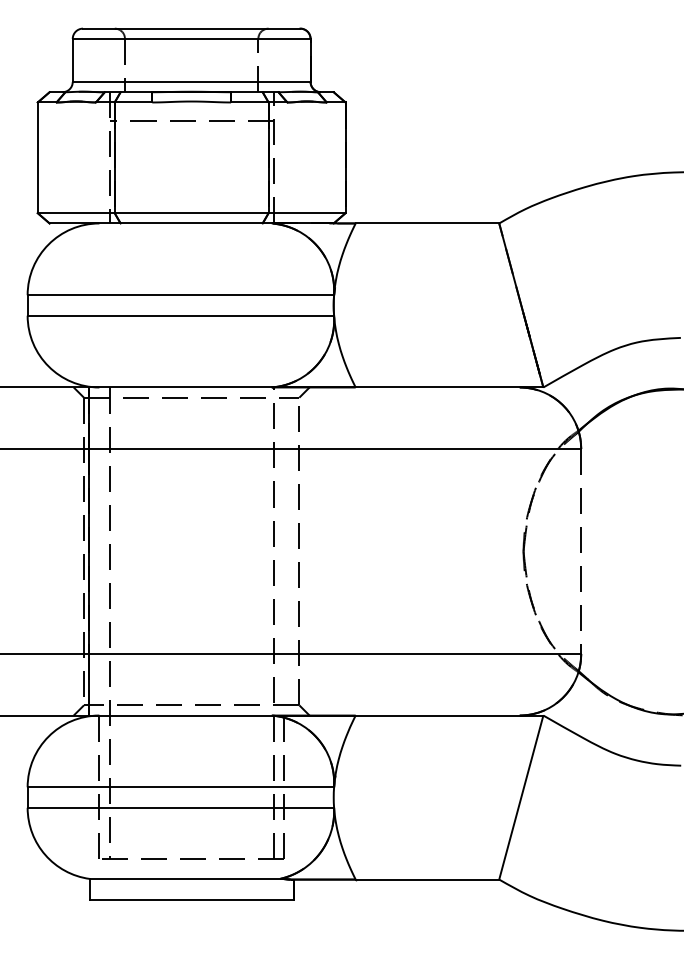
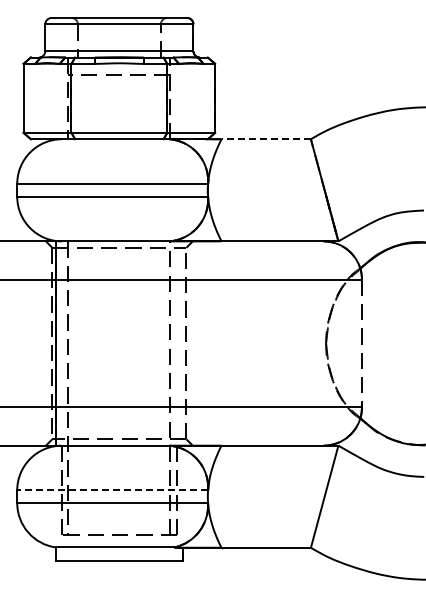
line: (427, 223) -> (266, 139), solid -> dashed
line: (180, 787) -> (112, 490), solid -> dashed

